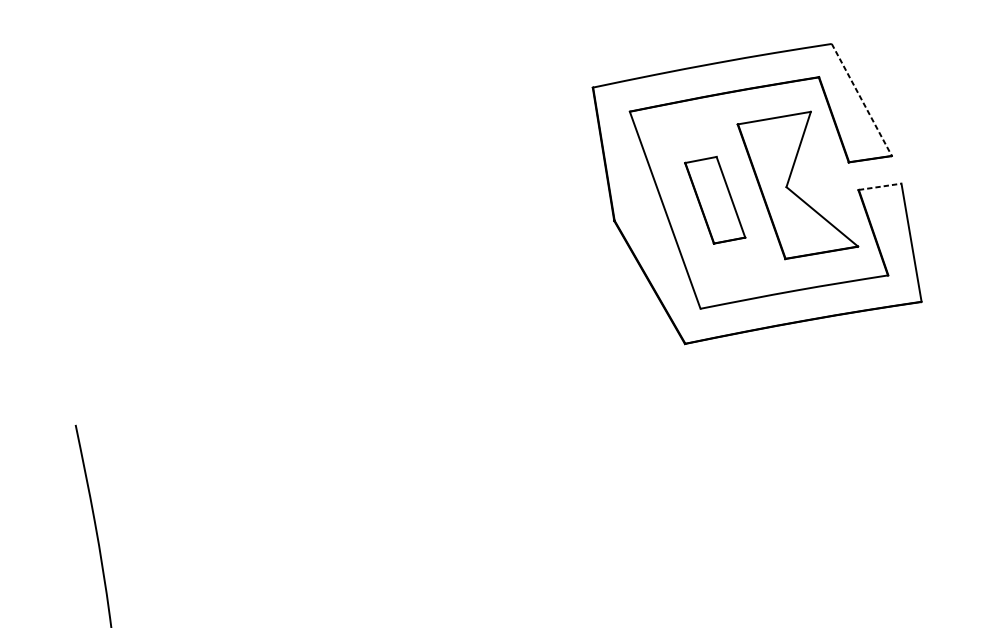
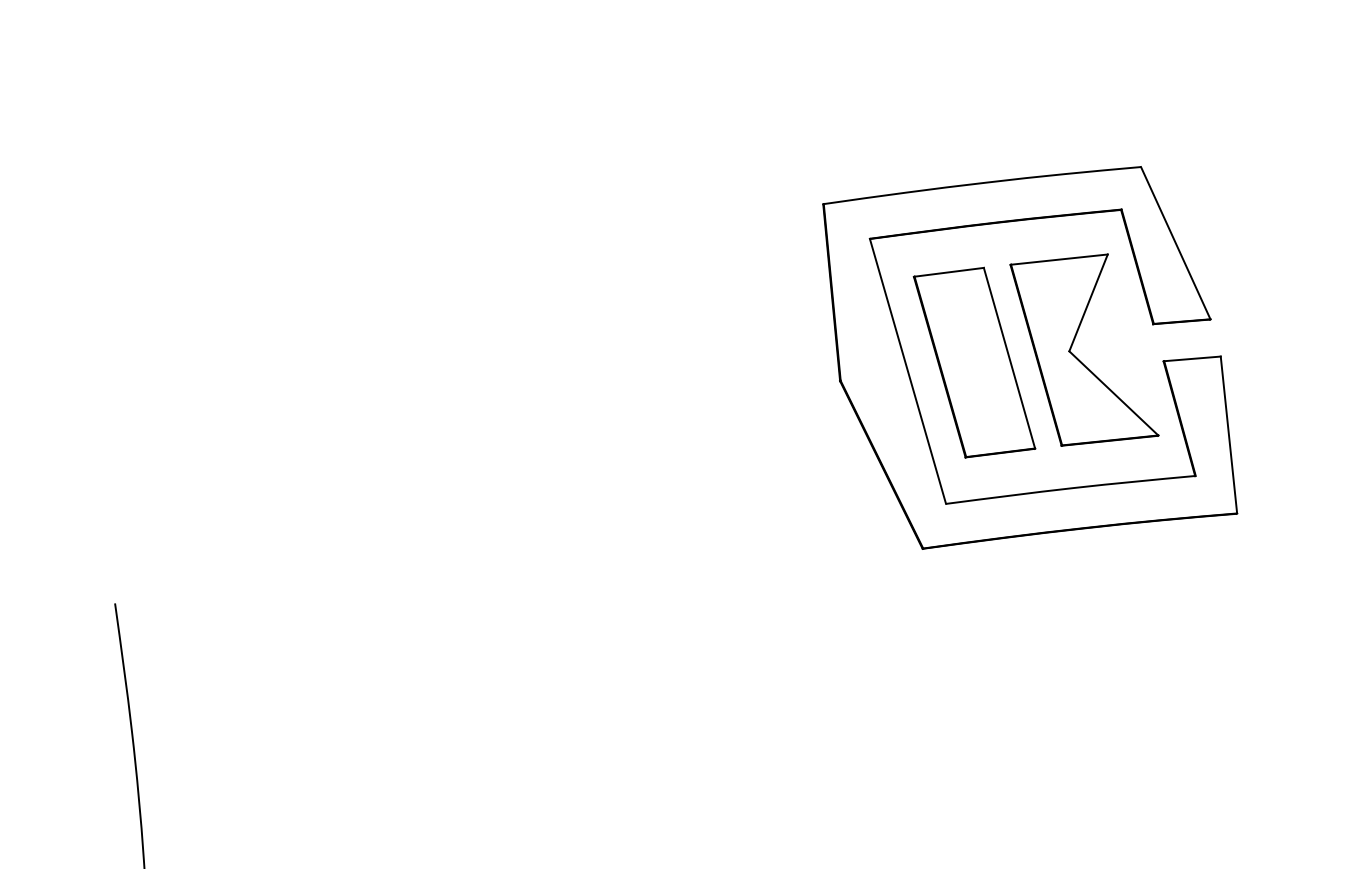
line: (861, 100) -> (1175, 243), dashed -> solid
line: (880, 186) -> (1192, 358), dashed -> solid
part: (715, 200) -> (974, 362), size x1.67

